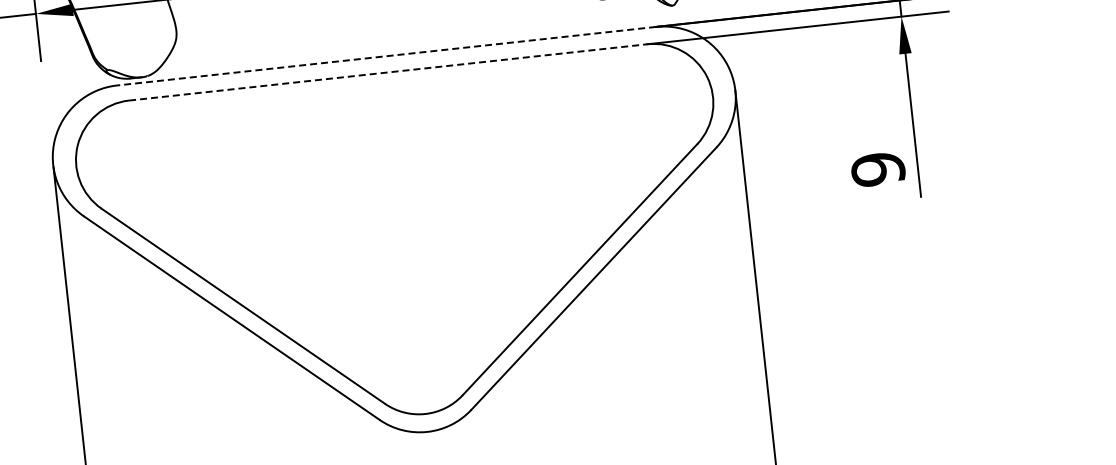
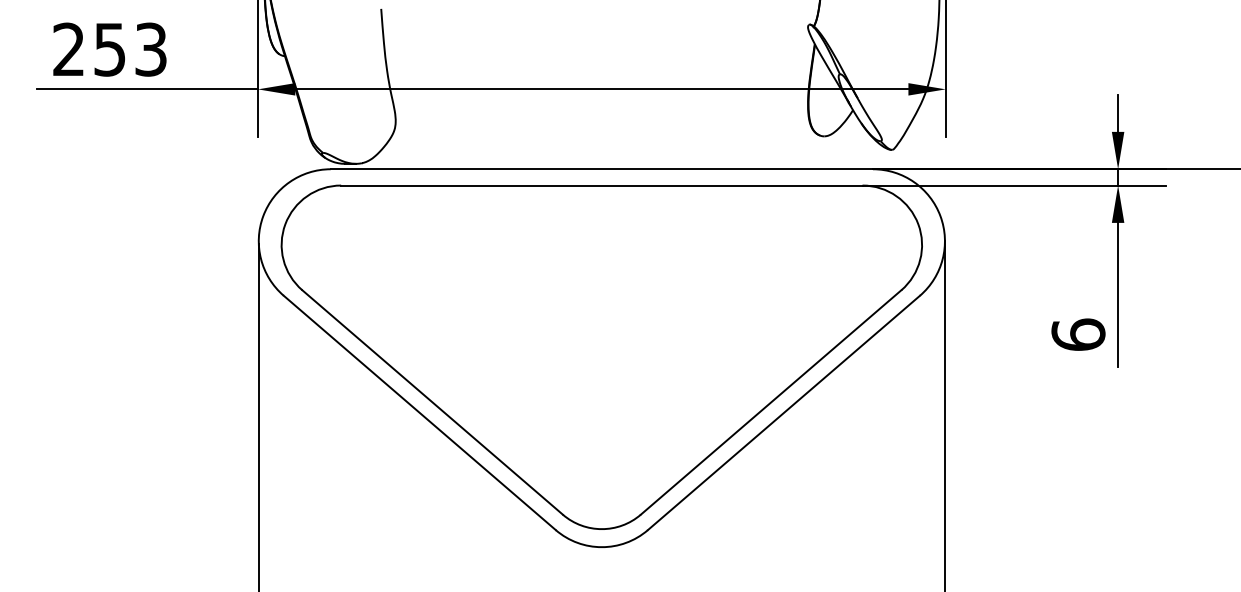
line: (386, 56) -> (601, 169), dashed -> solid
line: (387, 72) -> (601, 185), dashed -> solid
text: (878, 169) -> (1078, 334), 9 -> 6

